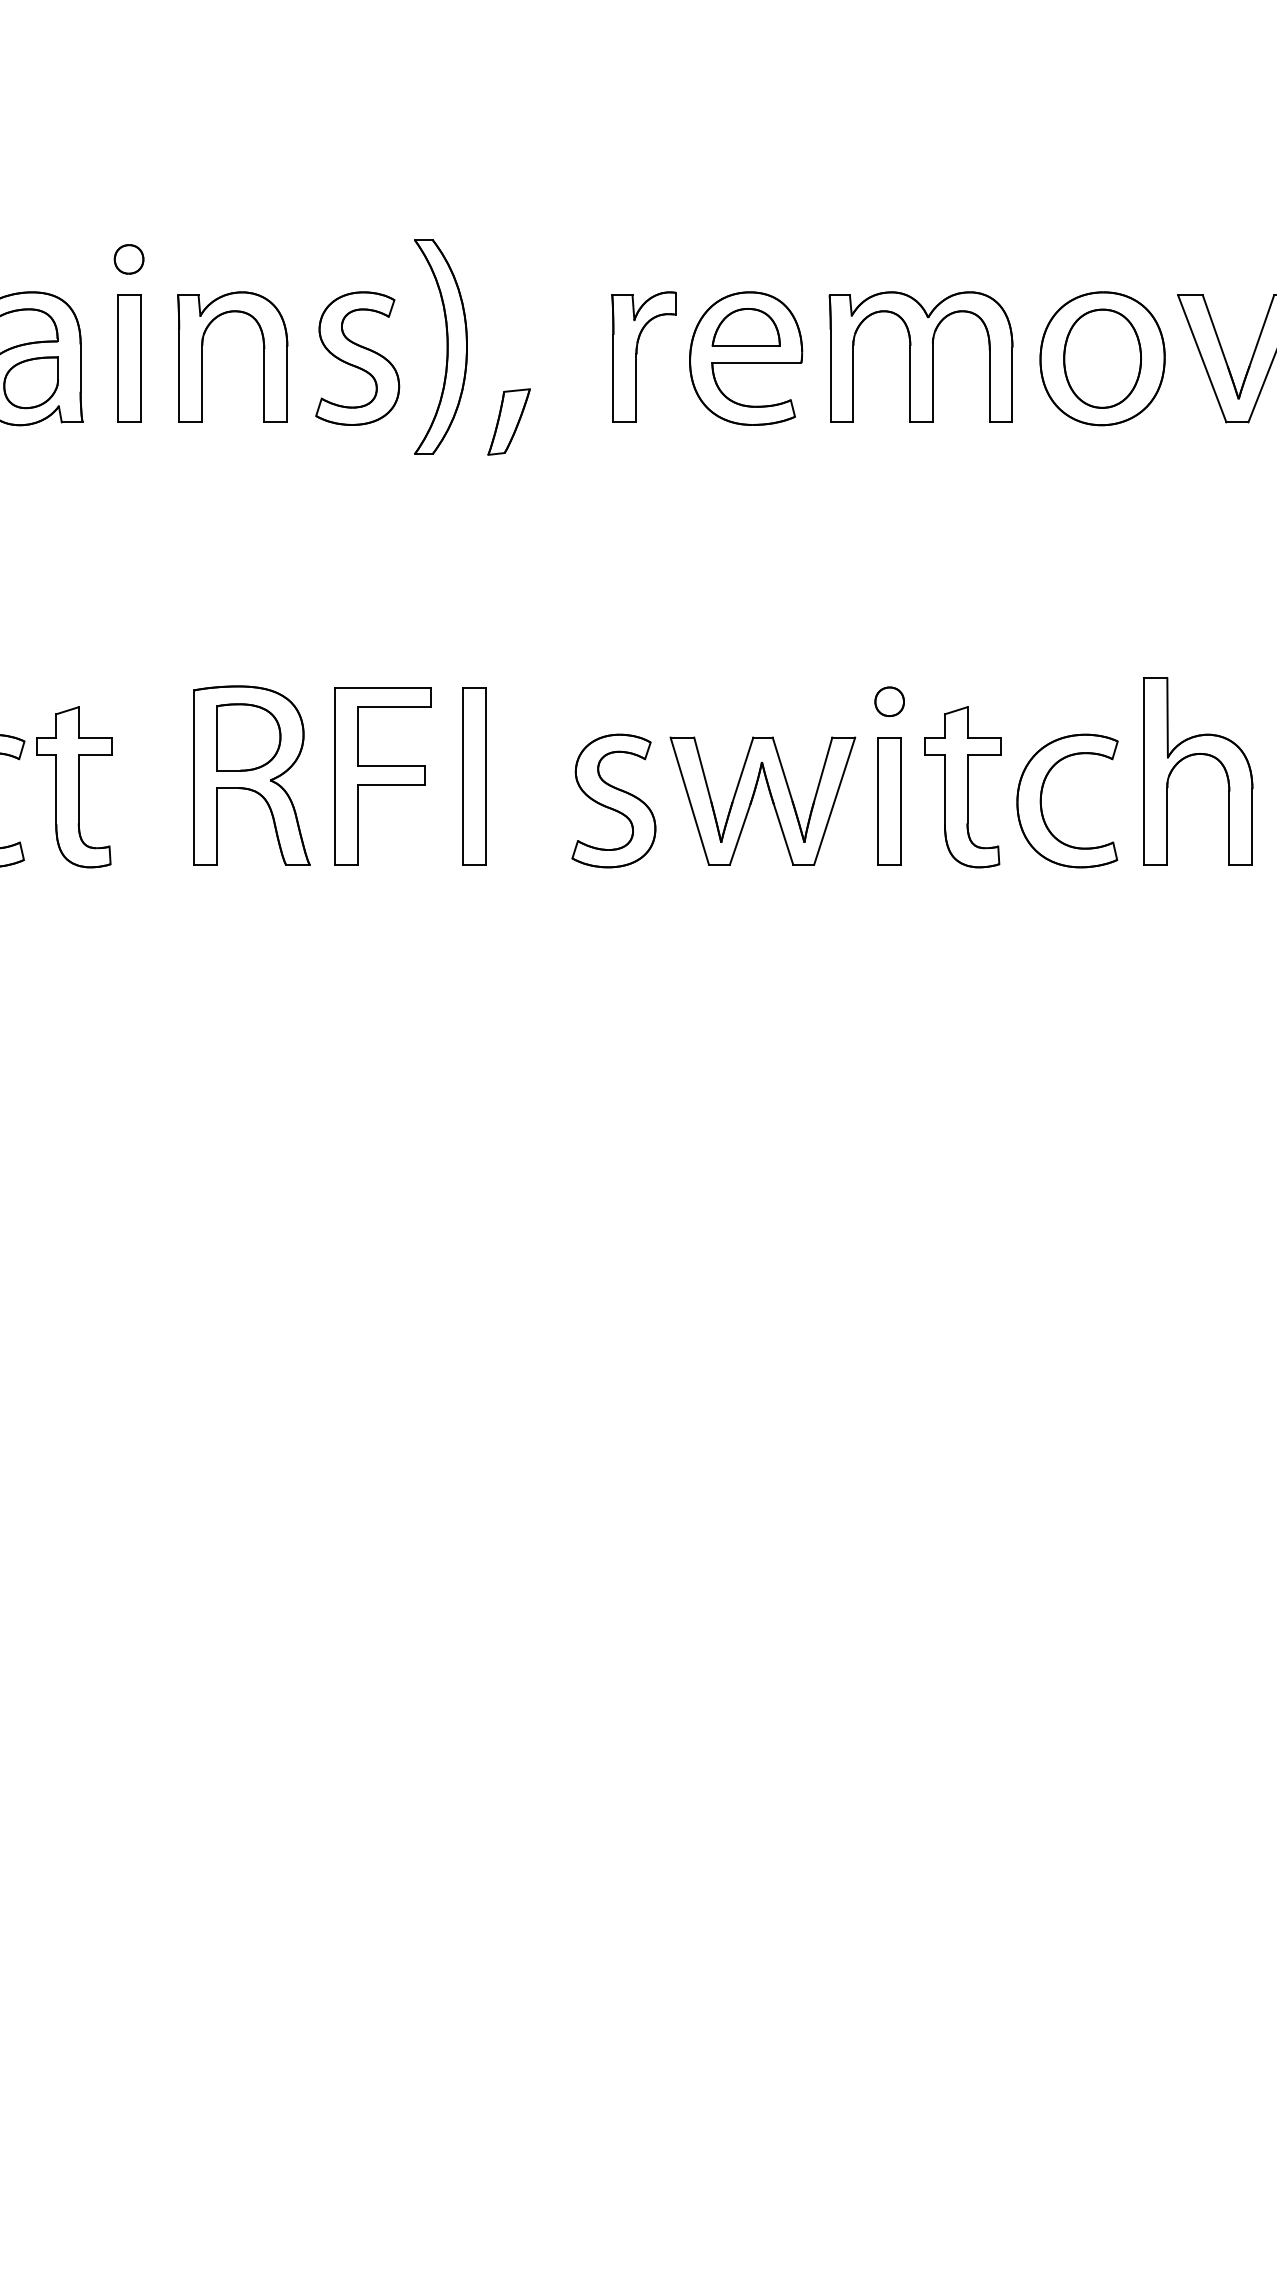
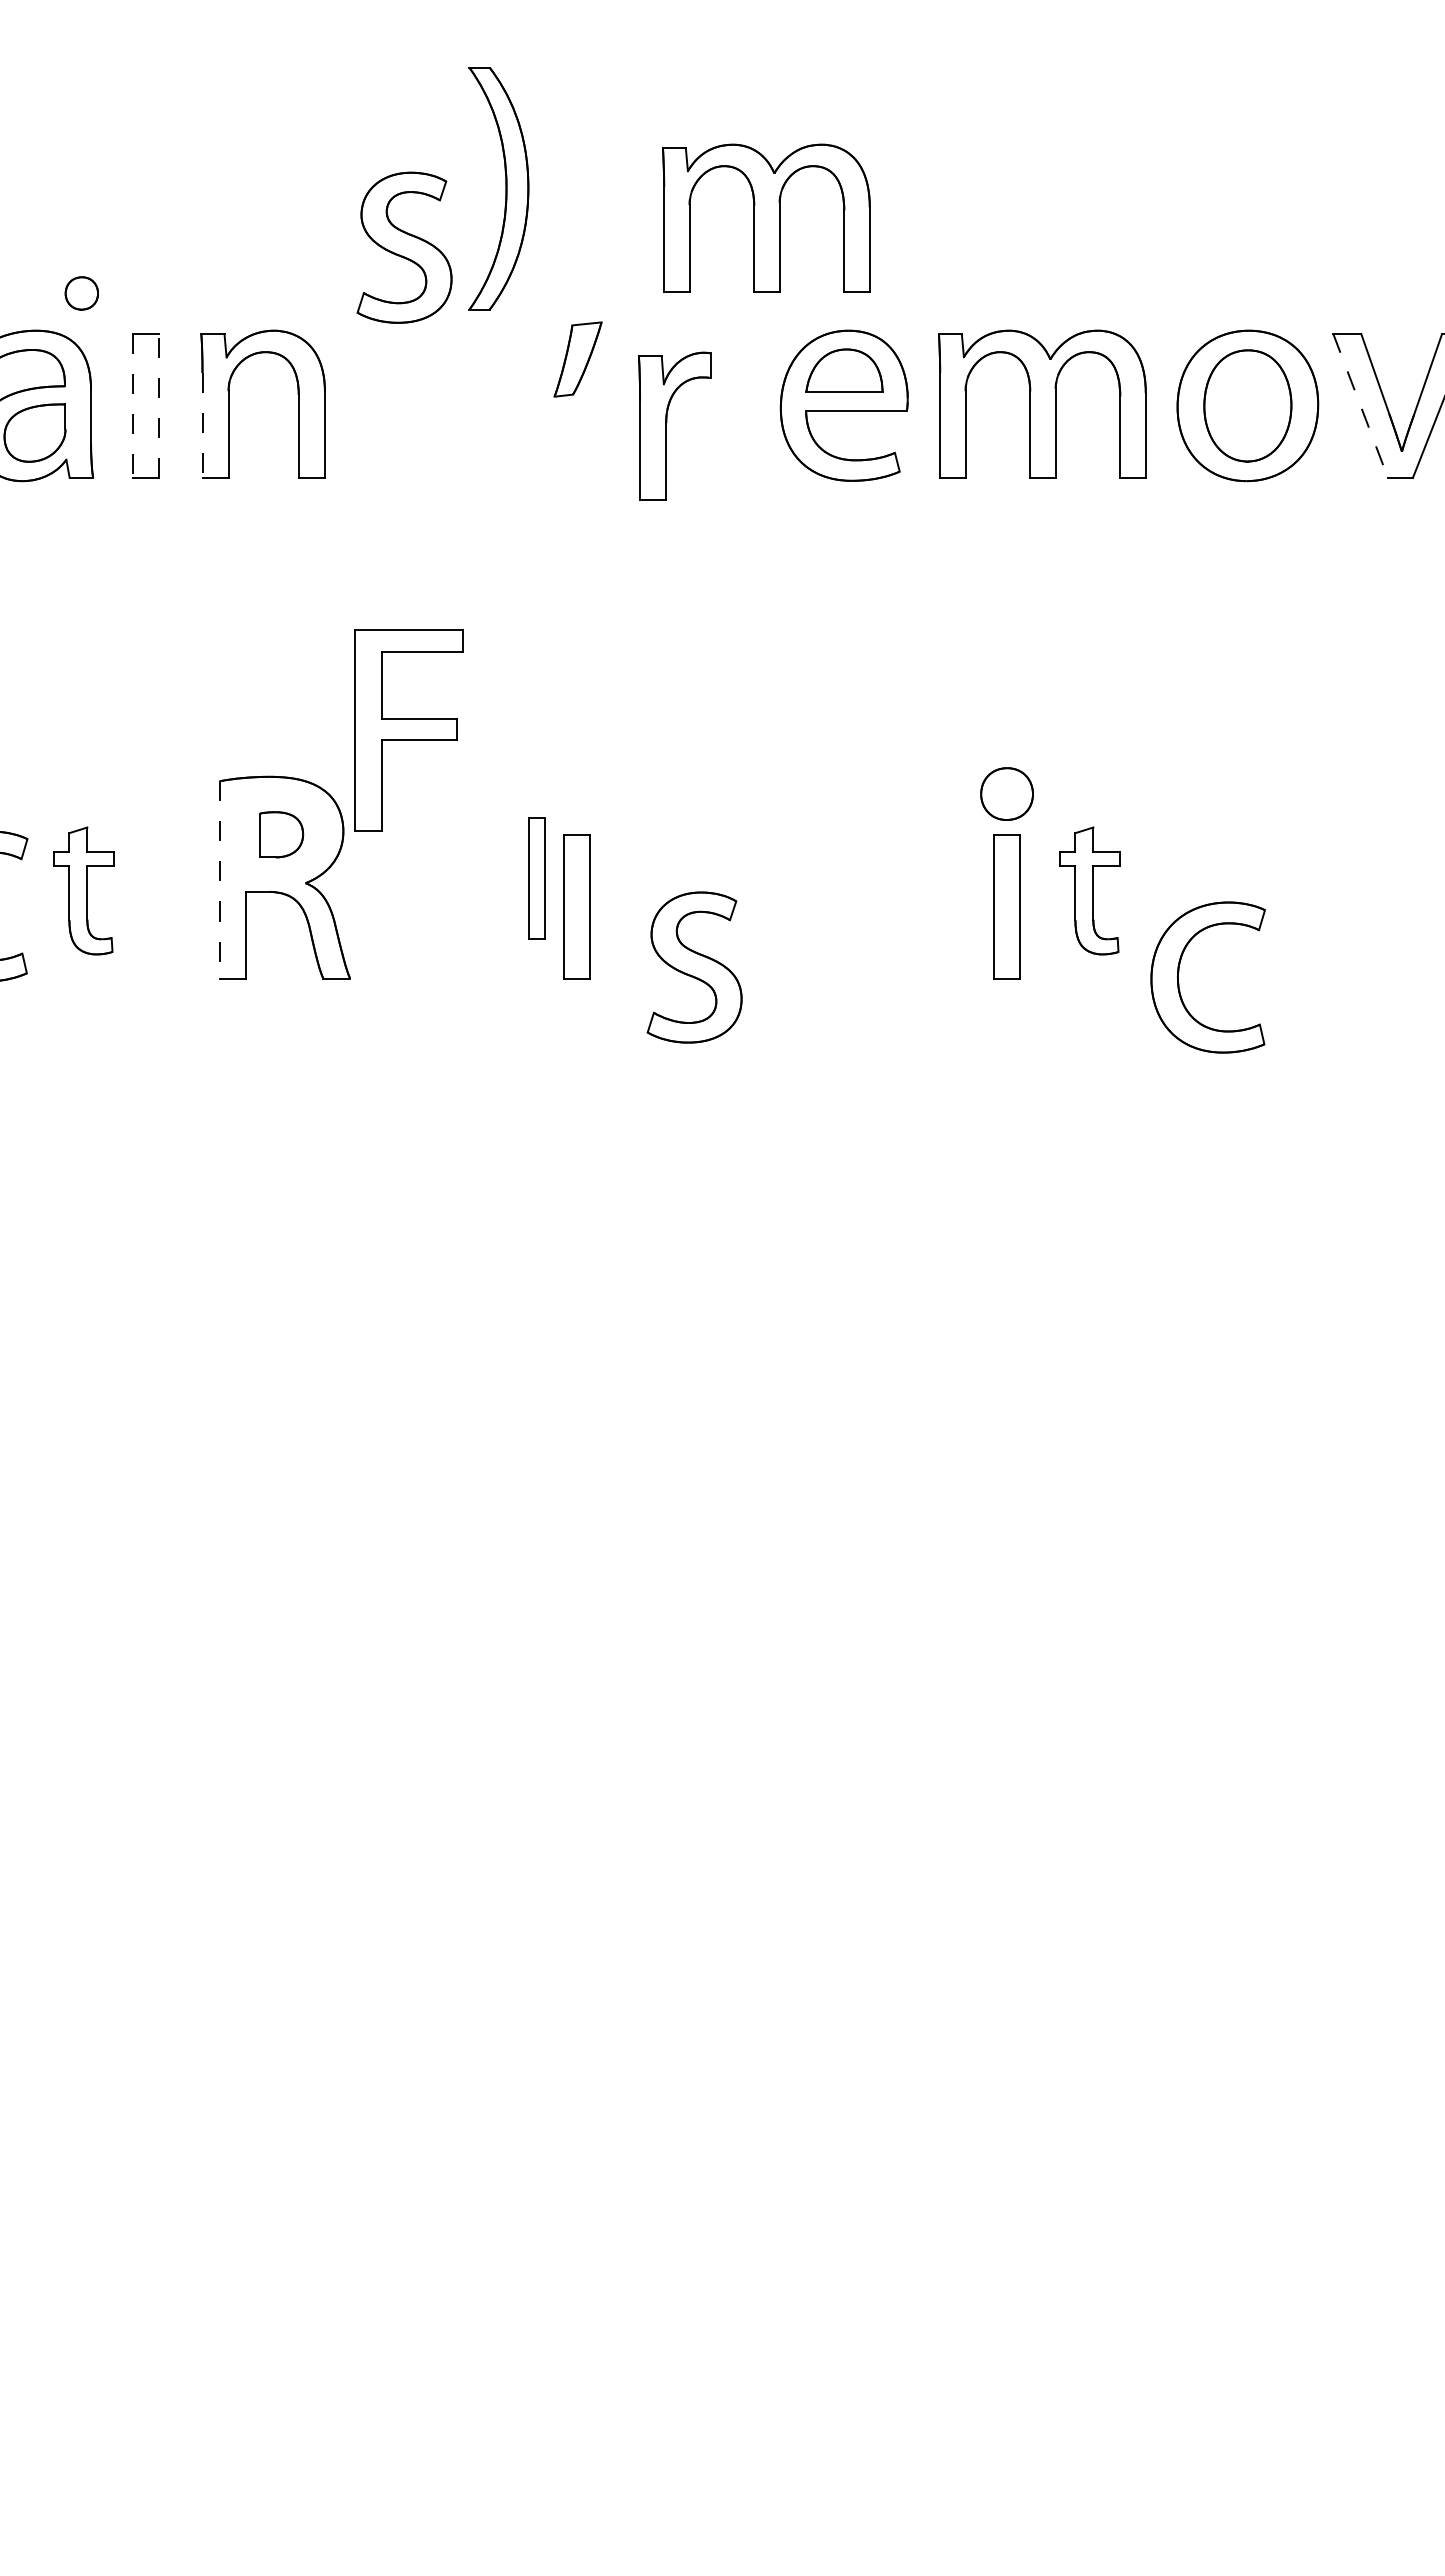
part: (677, 192) -> (766, 217), added
part: (128, 259) -> (81, 293), moved
part: (446, 346) -> (505, 188), moved
part: (637, 353) -> (667, 422), moved
line: (117, 358) -> (132, 405), solid -> dashed
line: (141, 358) -> (159, 405), solid -> dashed
part: (357, 358) -> (404, 247), moved
line: (1202, 358) -> (1360, 405), solid -> dashed
line: (179, 376) -> (202, 425), solid -> dashed
part: (508, 422) -> (577, 359), moved
part: (889, 702) -> (1006, 794), size x1.6
part: (248, 737) -> (281, 834), size x0.6
part: (1198, 755) -> (1356, 854), removed
part: (382, 776) -> (408, 730), moved
part: (474, 776) -> (536, 878), size x0.6
line: (194, 777) -> (219, 879), solid -> dashed
part: (74, 786) -> (83, 890), size x0.7
part: (962, 786) -> (1089, 890), size x0.7
part: (1042, 796) -> (1179, 972), moved
part: (753, 799) -> (852, 904), removed
part: (509, 800) -> (576, 906), added
part: (613, 800) -> (694, 967), moved

